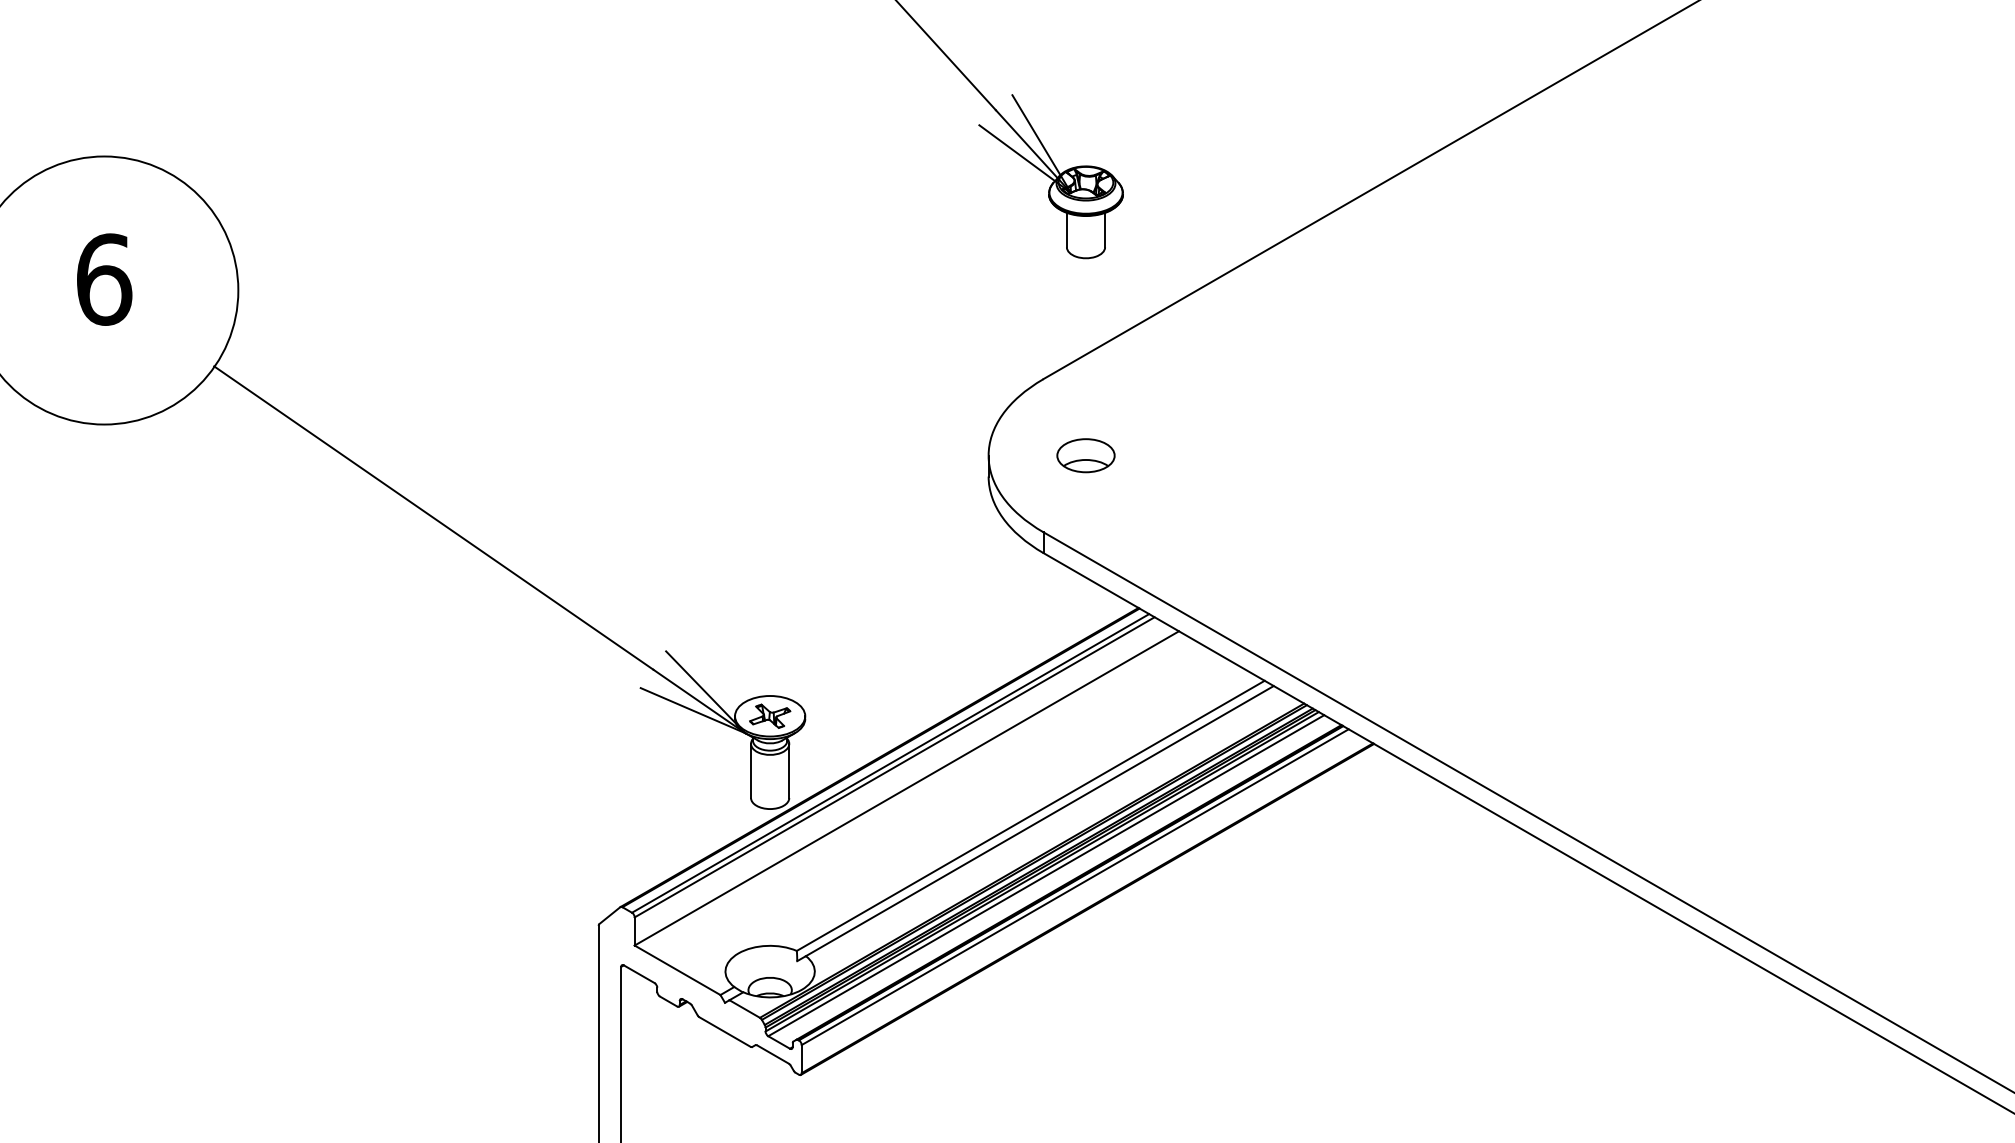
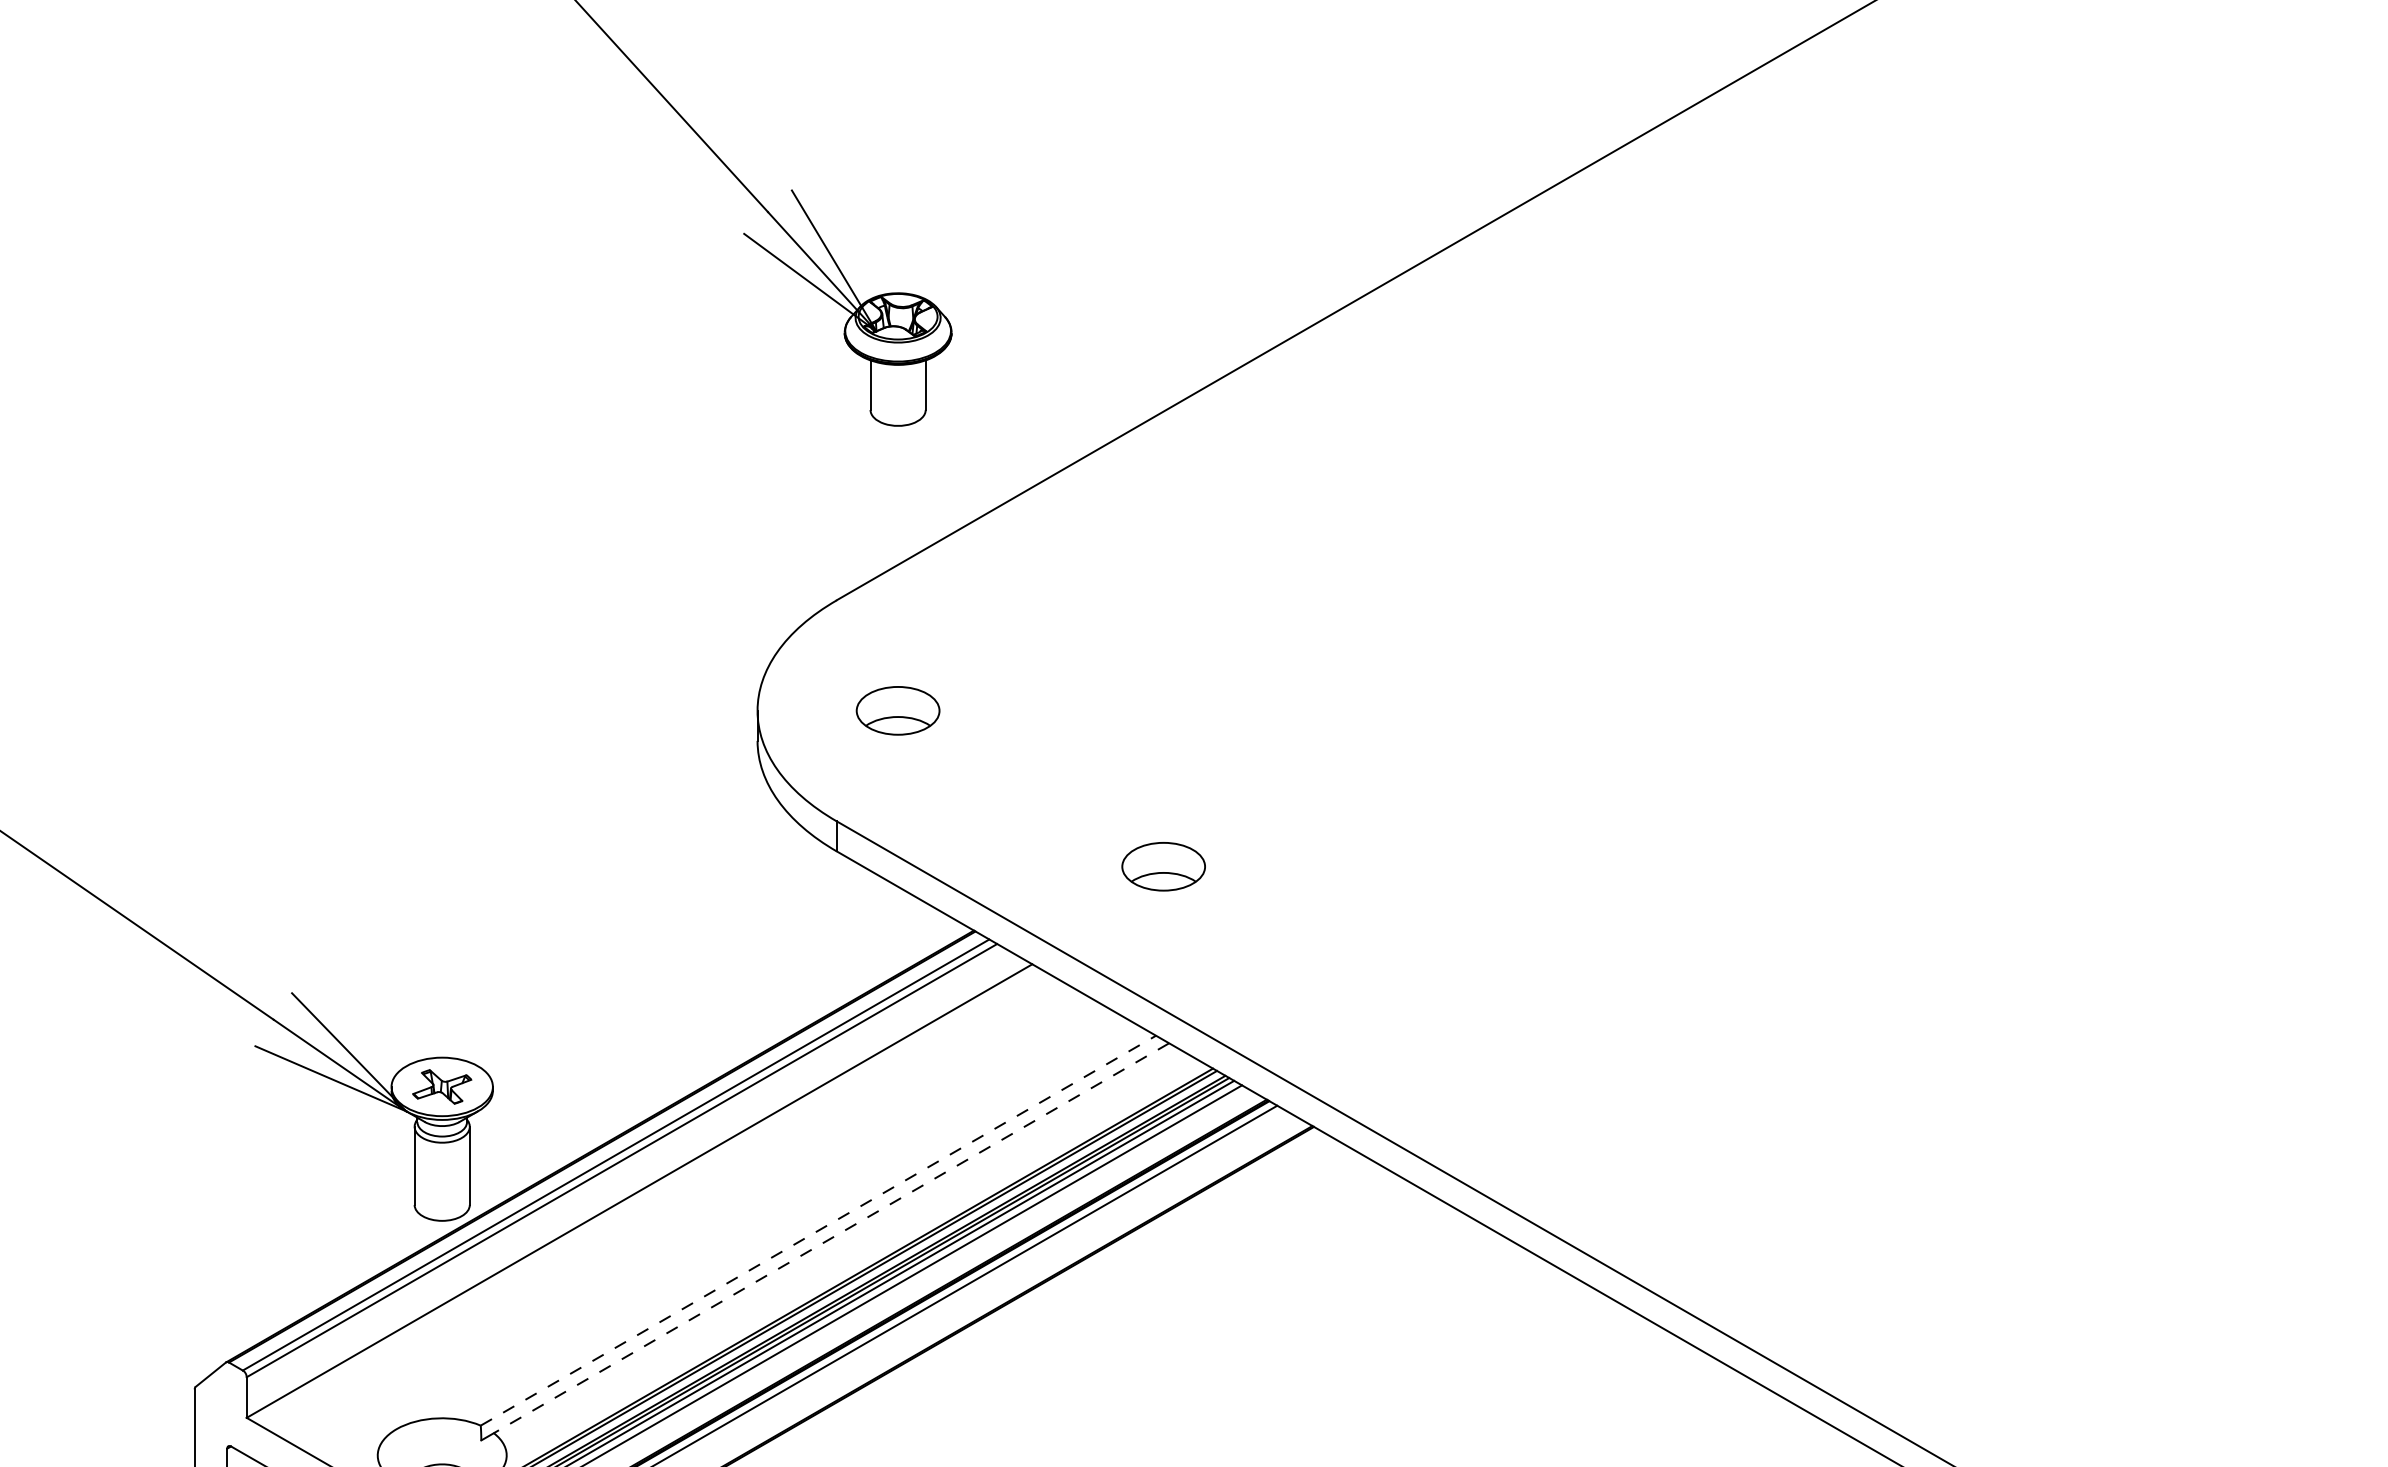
part: (1269, 563) -> (1162, 866), added
line: (1031, 815) -> (819, 1230), solid -> dashed
line: (1039, 821) -> (830, 1238), solid -> dashed

